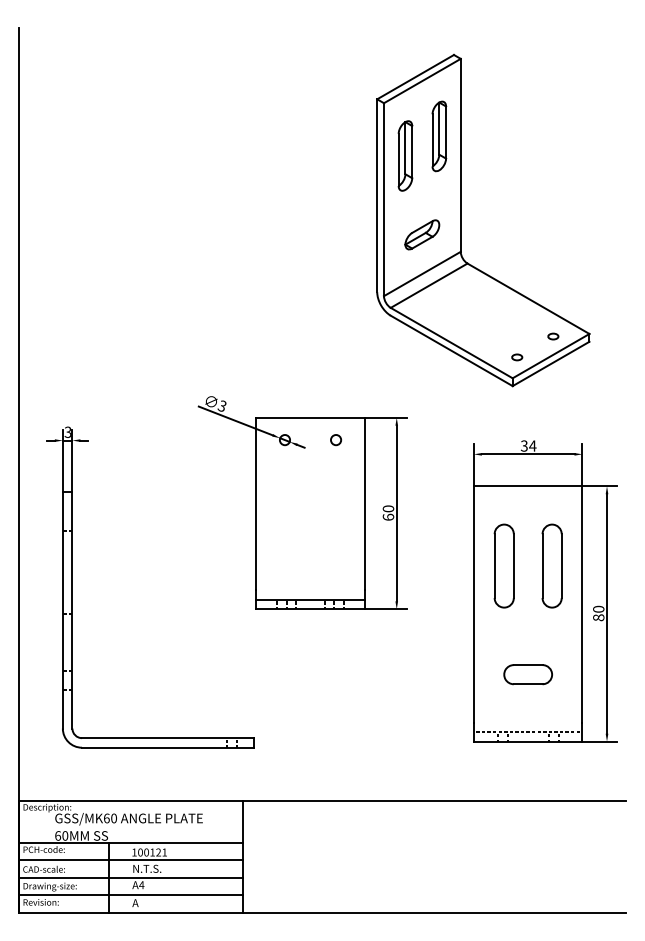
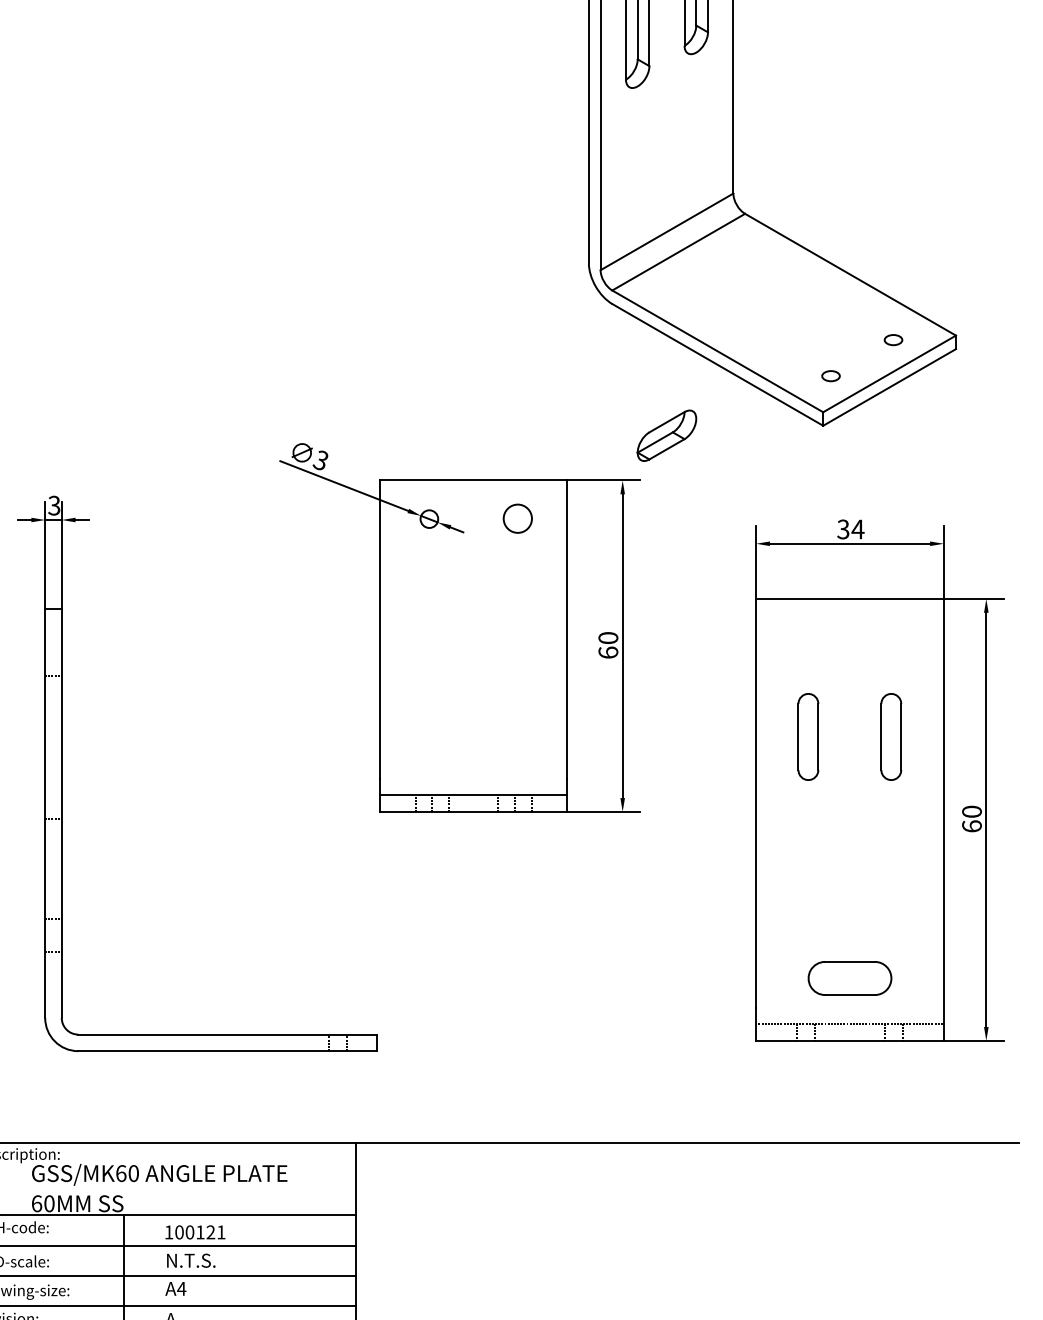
part: (422, 234) -> (667, 435), moved
circle: (335, 440) -> (516, 519), size x1.6
part: (503, 565) -> (807, 736), size x0.6
part: (551, 565) -> (890, 736), size x0.6
text: (598, 617) -> (971, 825), 80 -> 60
part: (527, 674) -> (848, 978), moved

